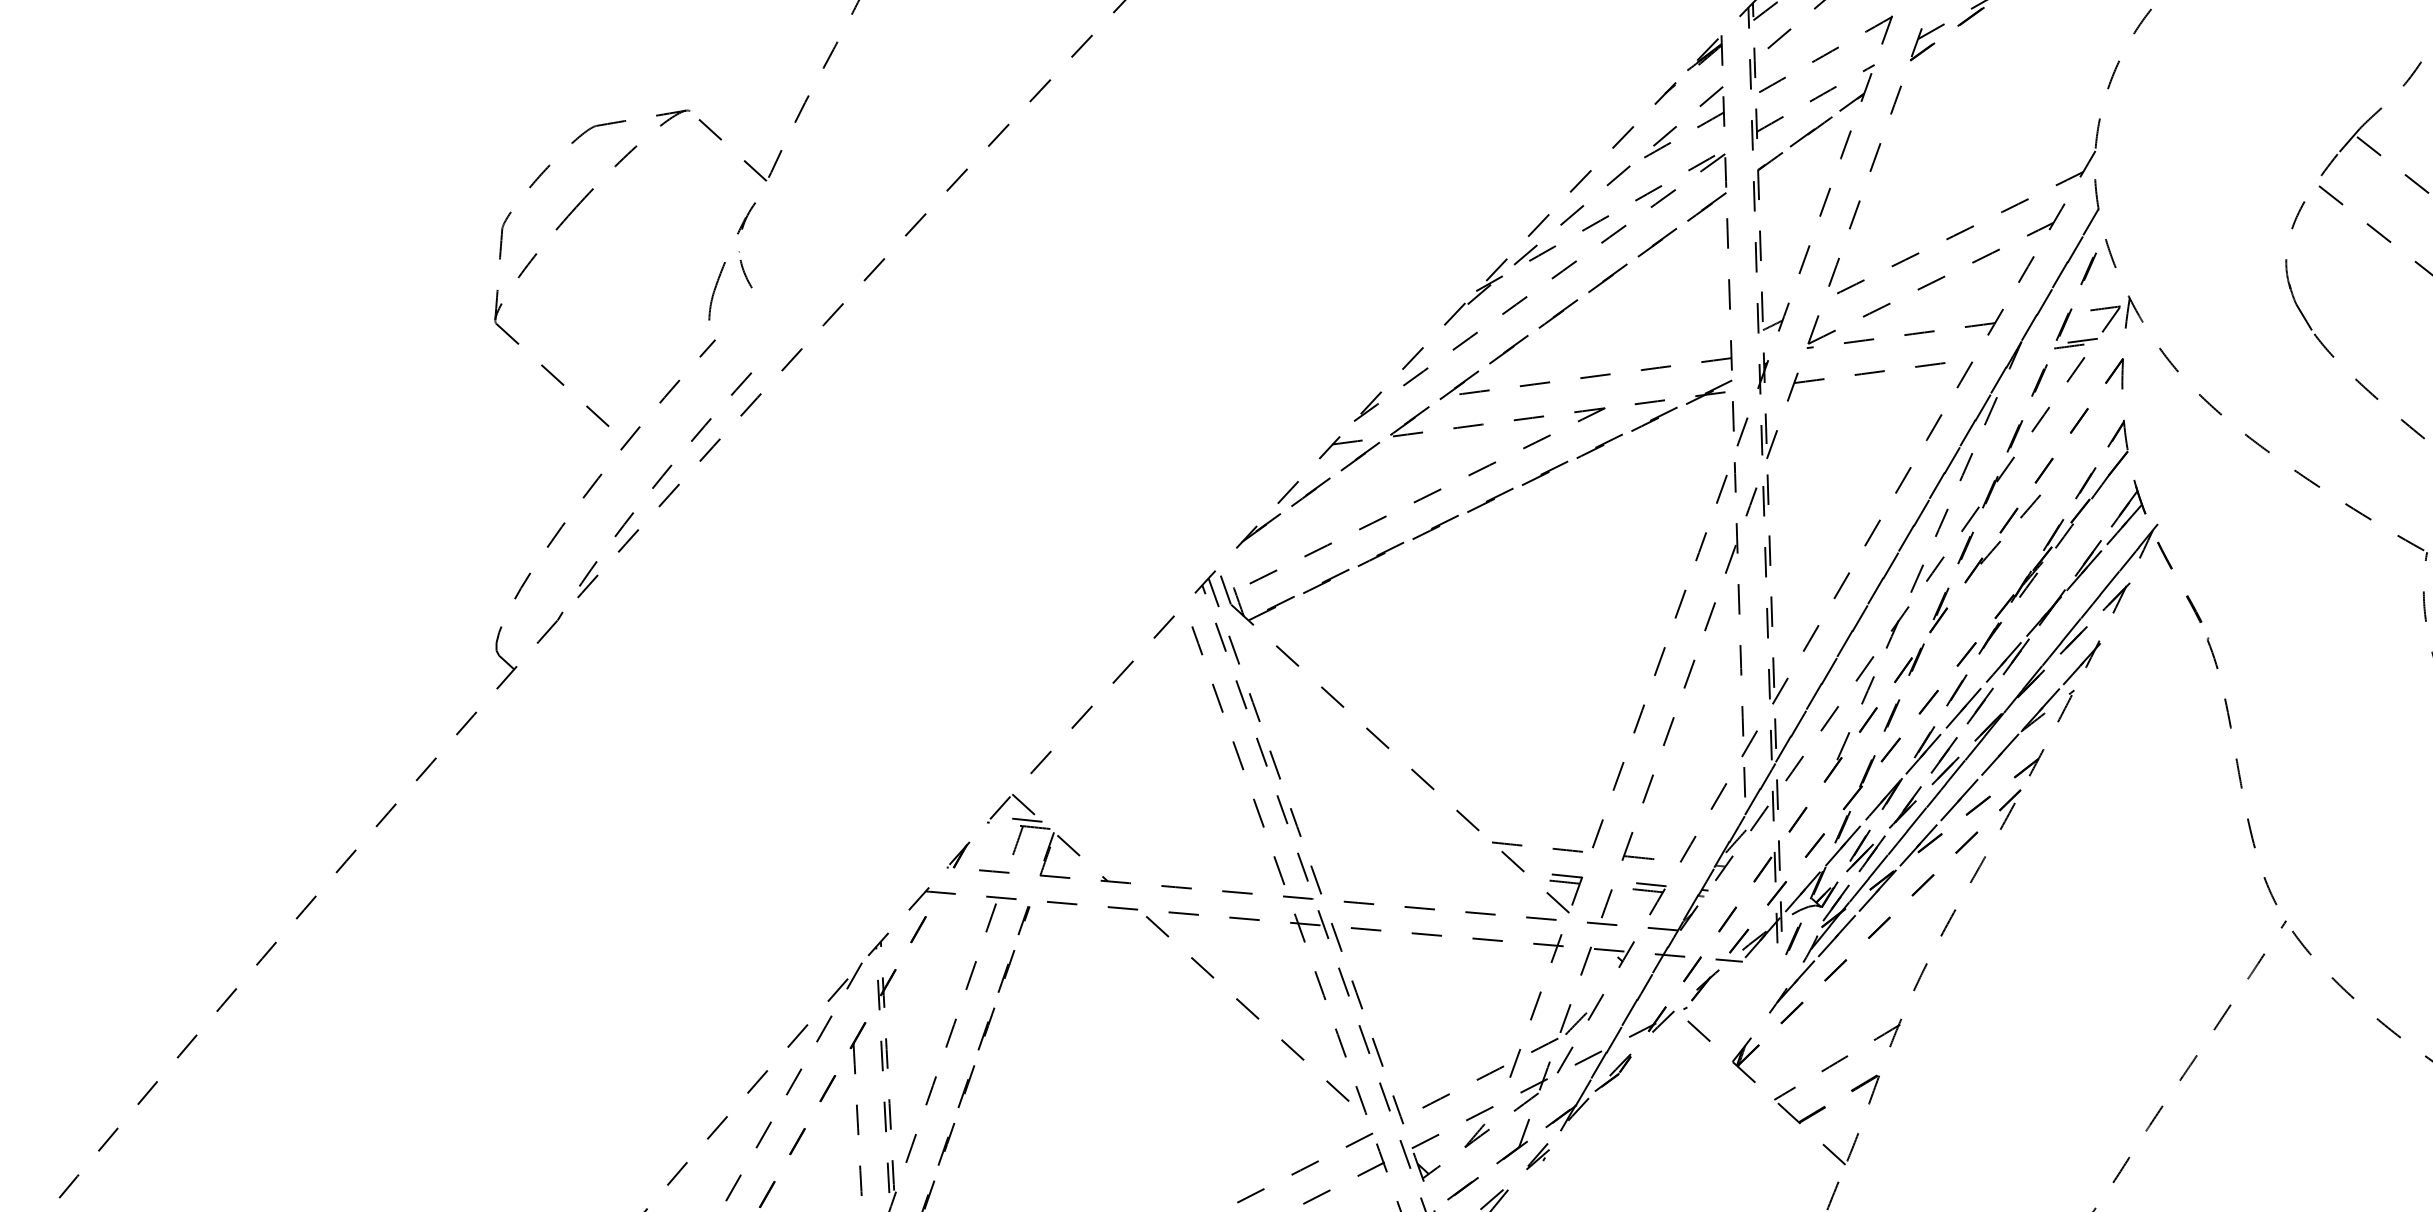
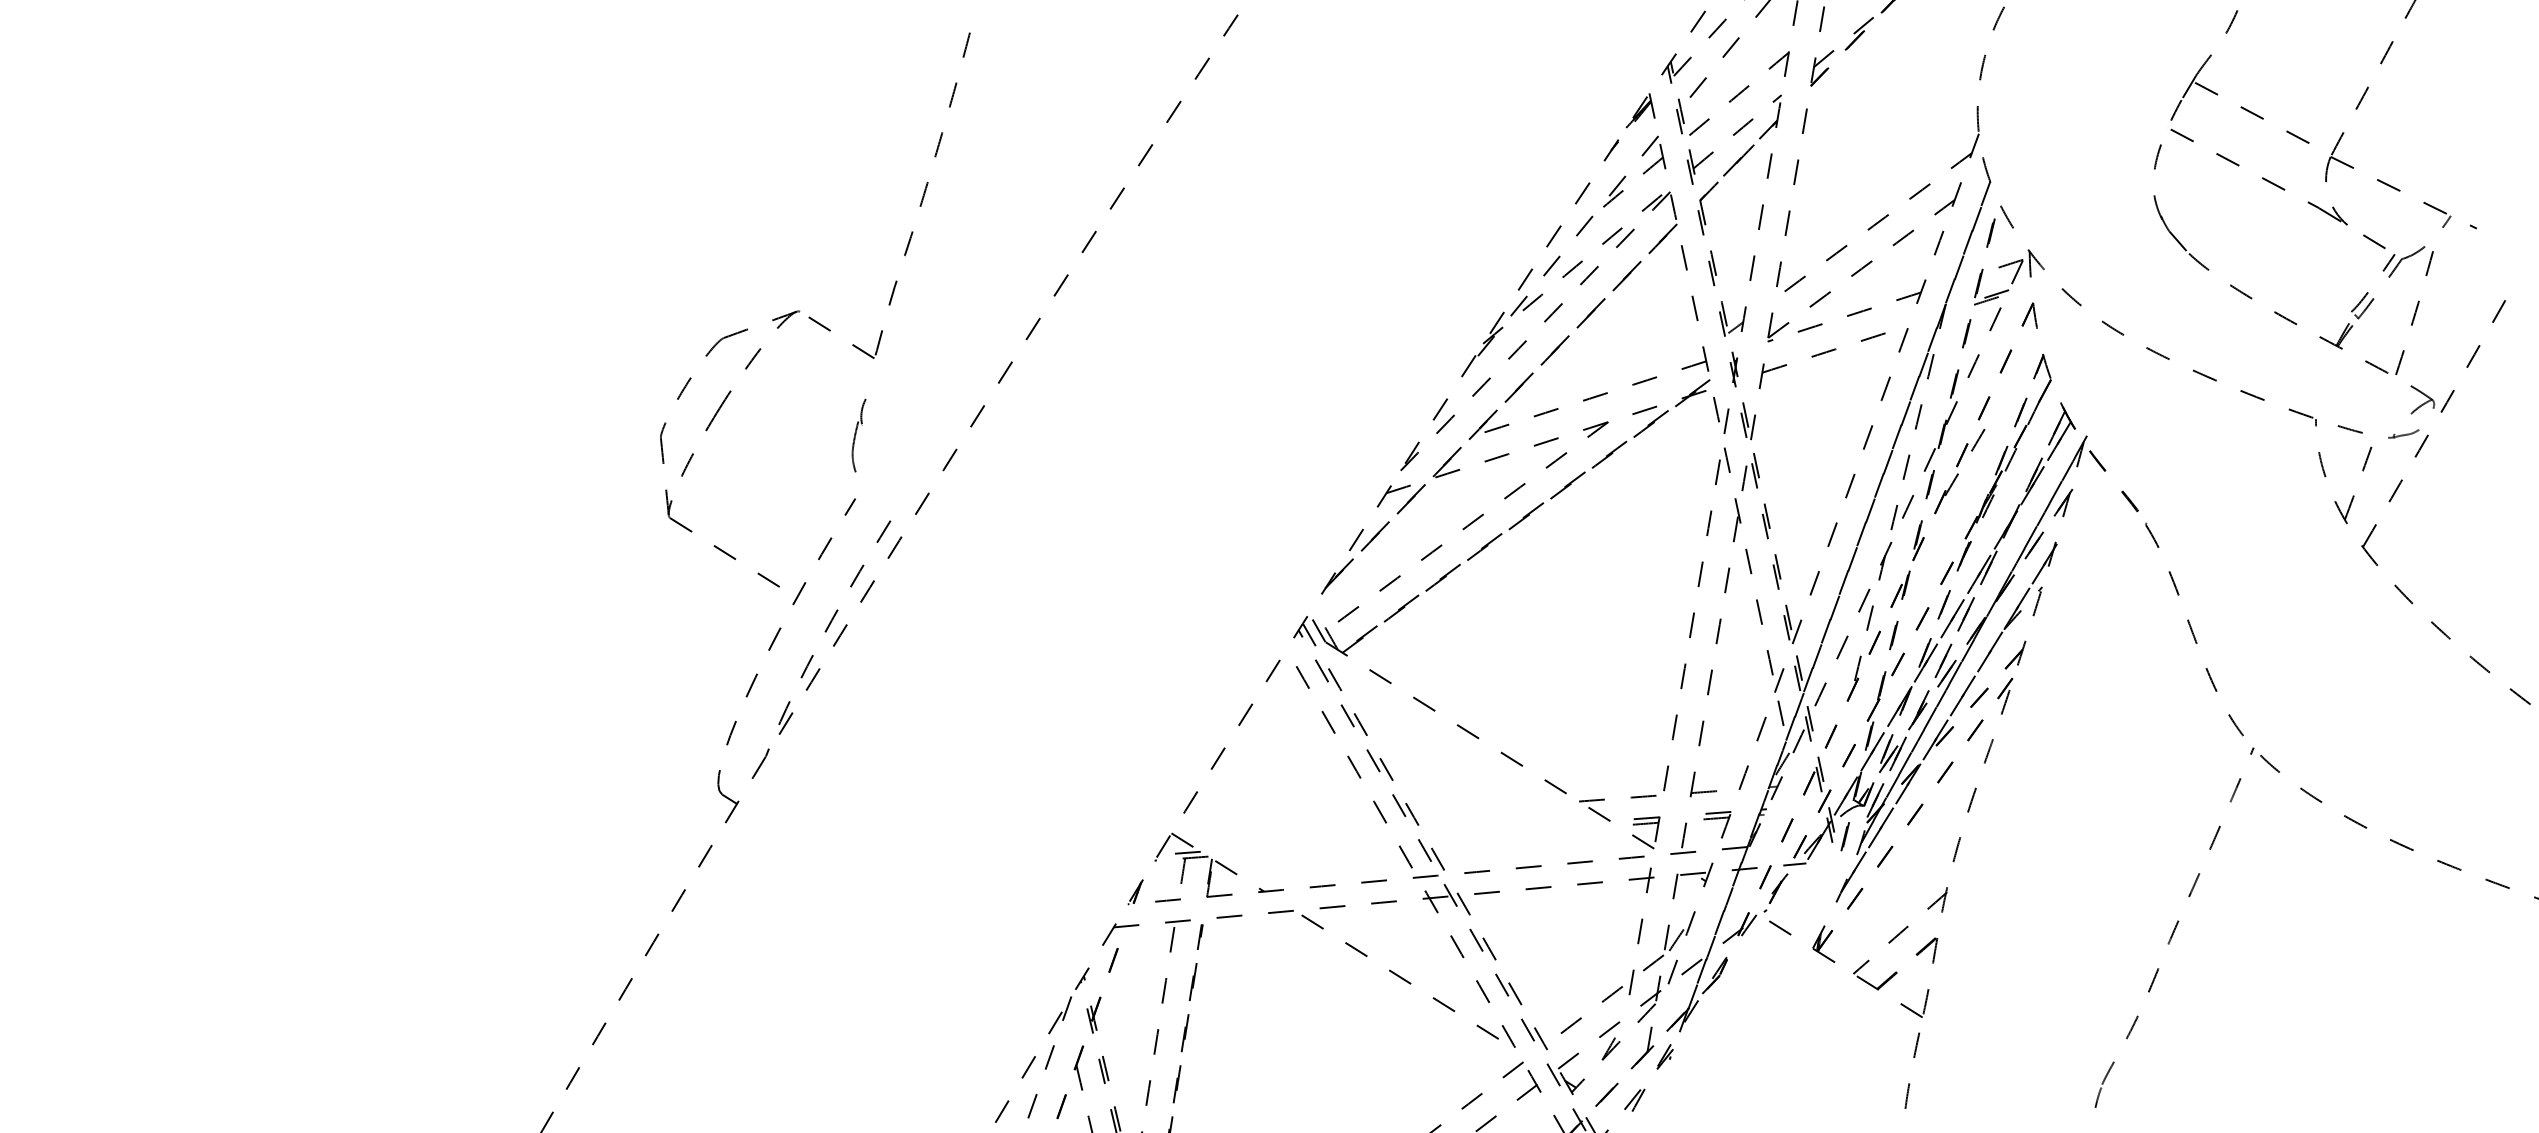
part: (736, 262) -> (861, 430), size x0.6

